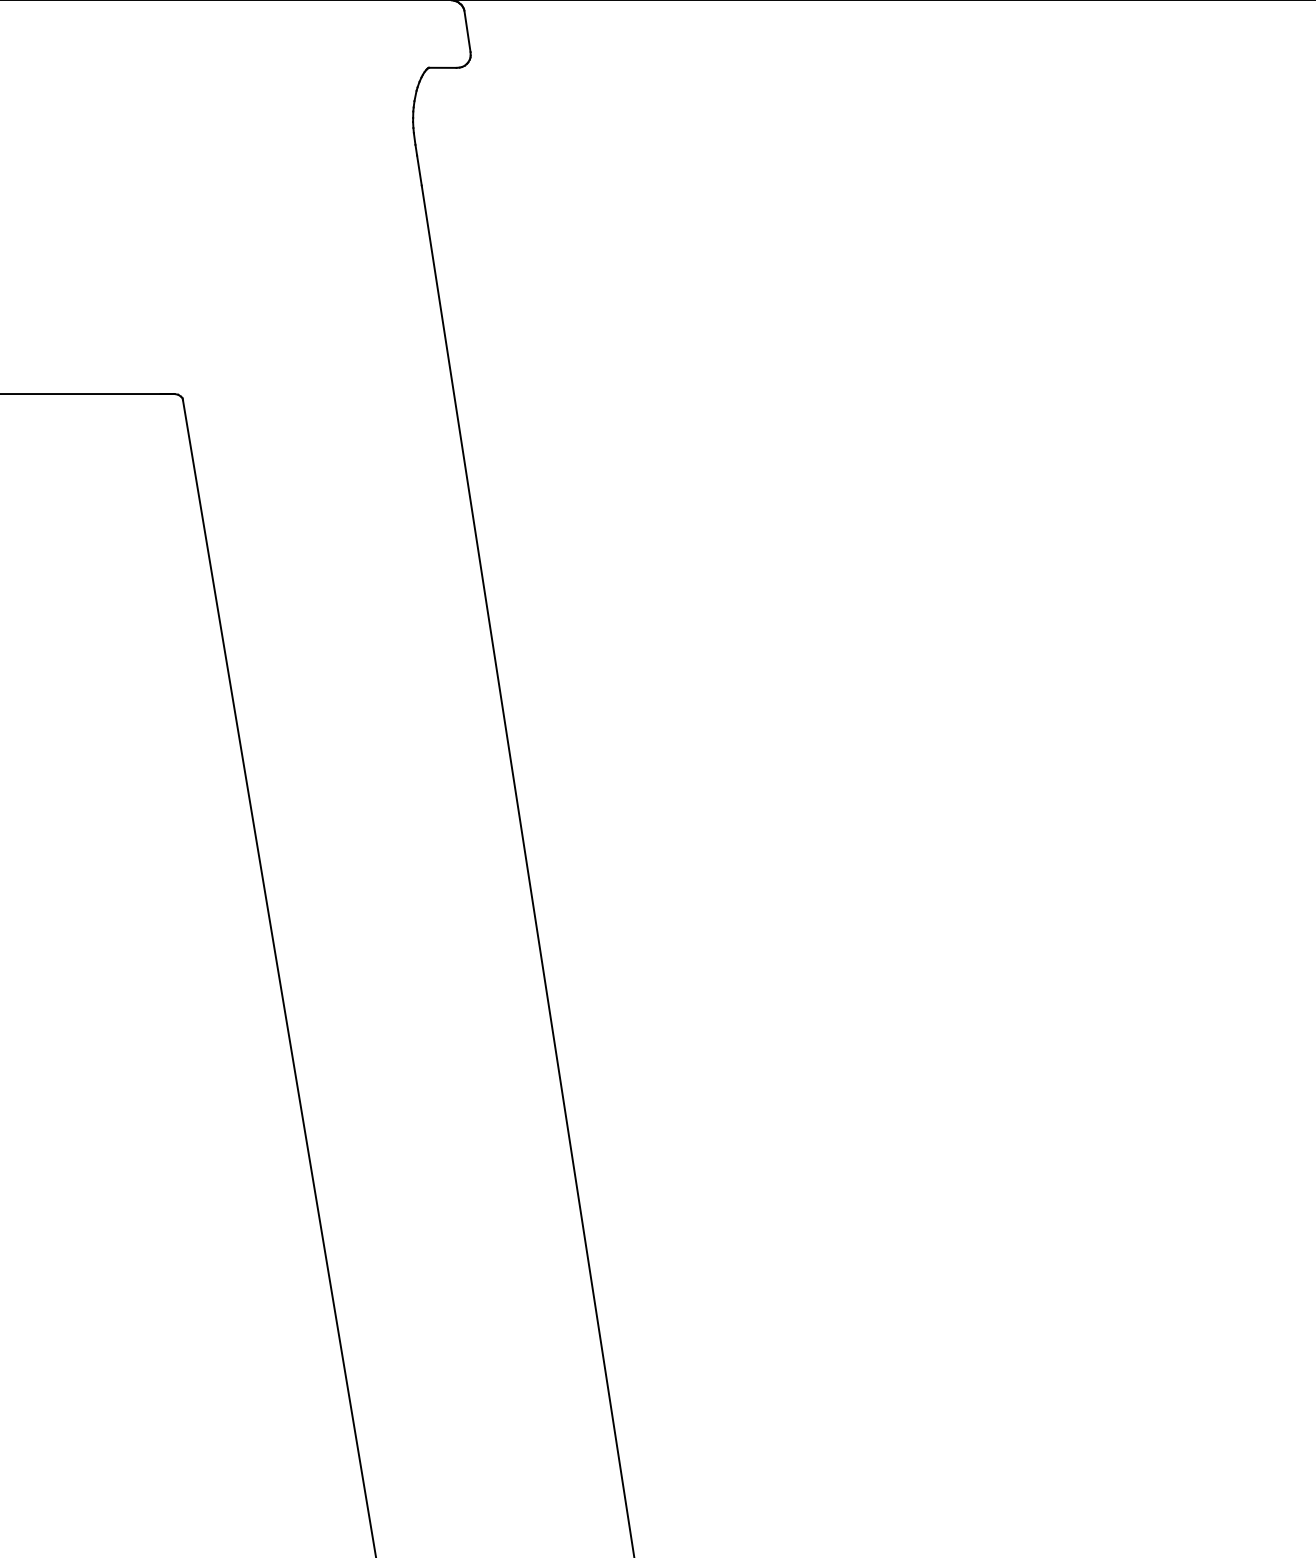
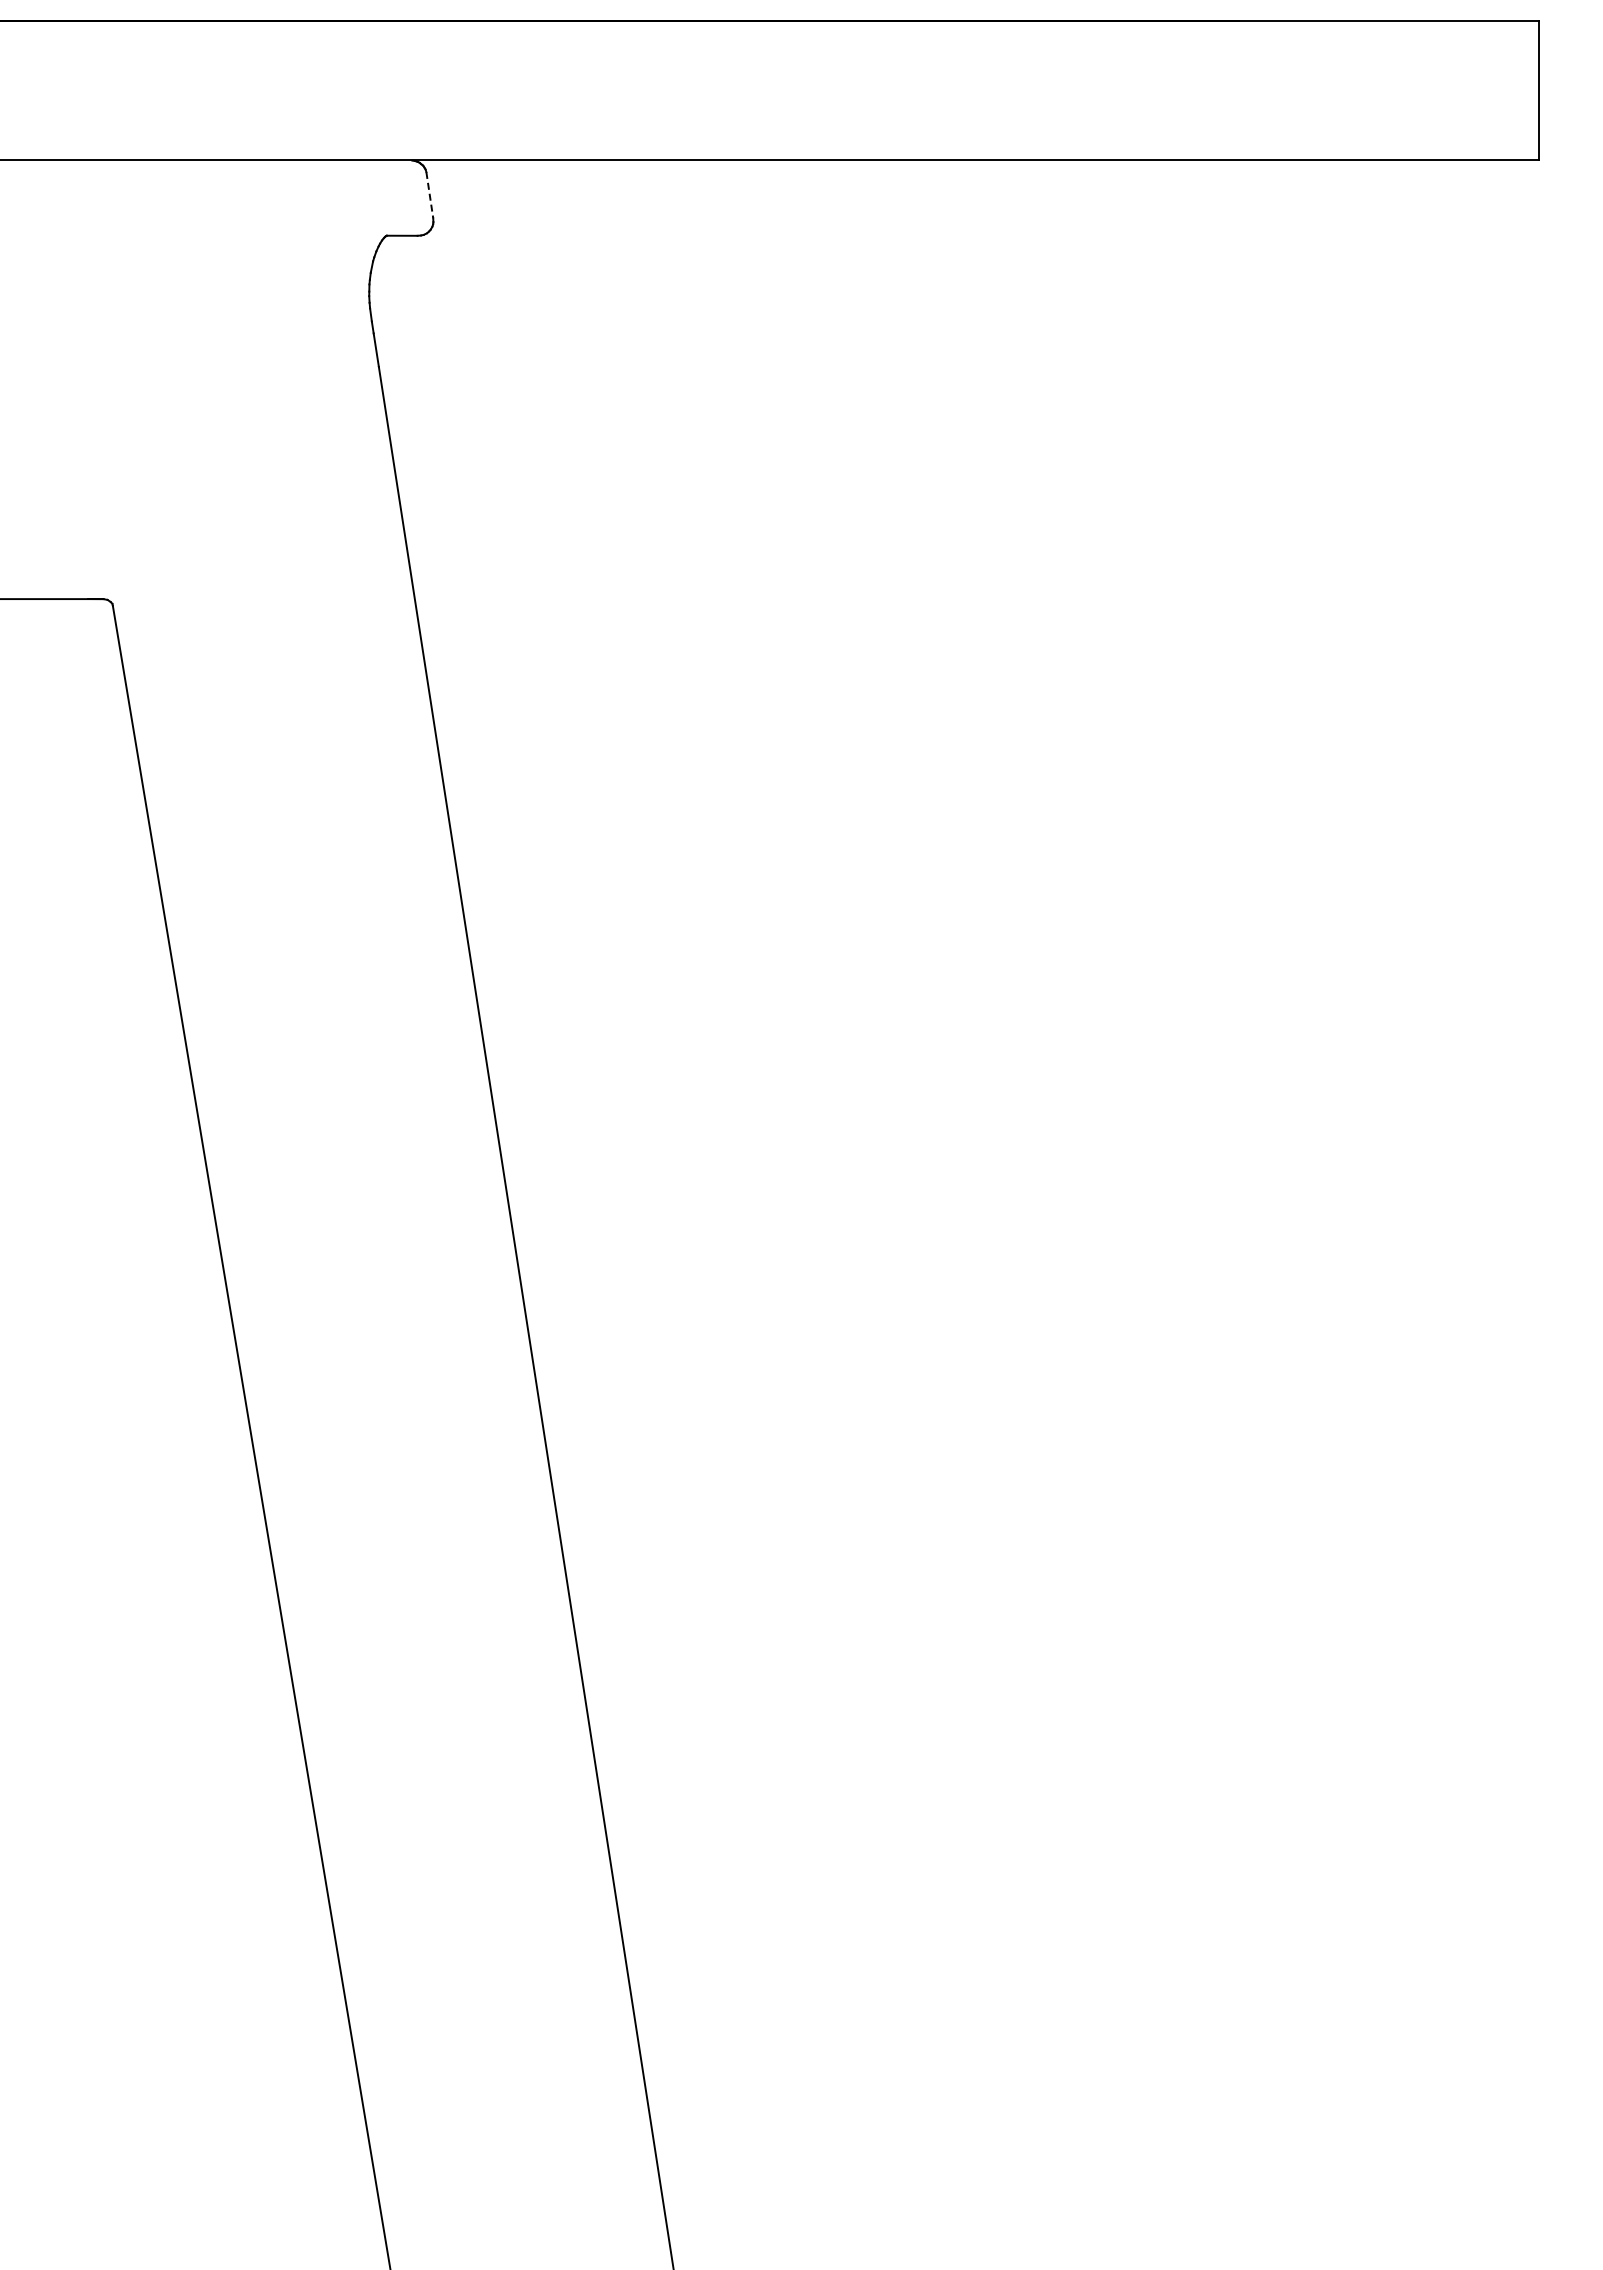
line: (467, 31) -> (429, 195), solid -> dashed

